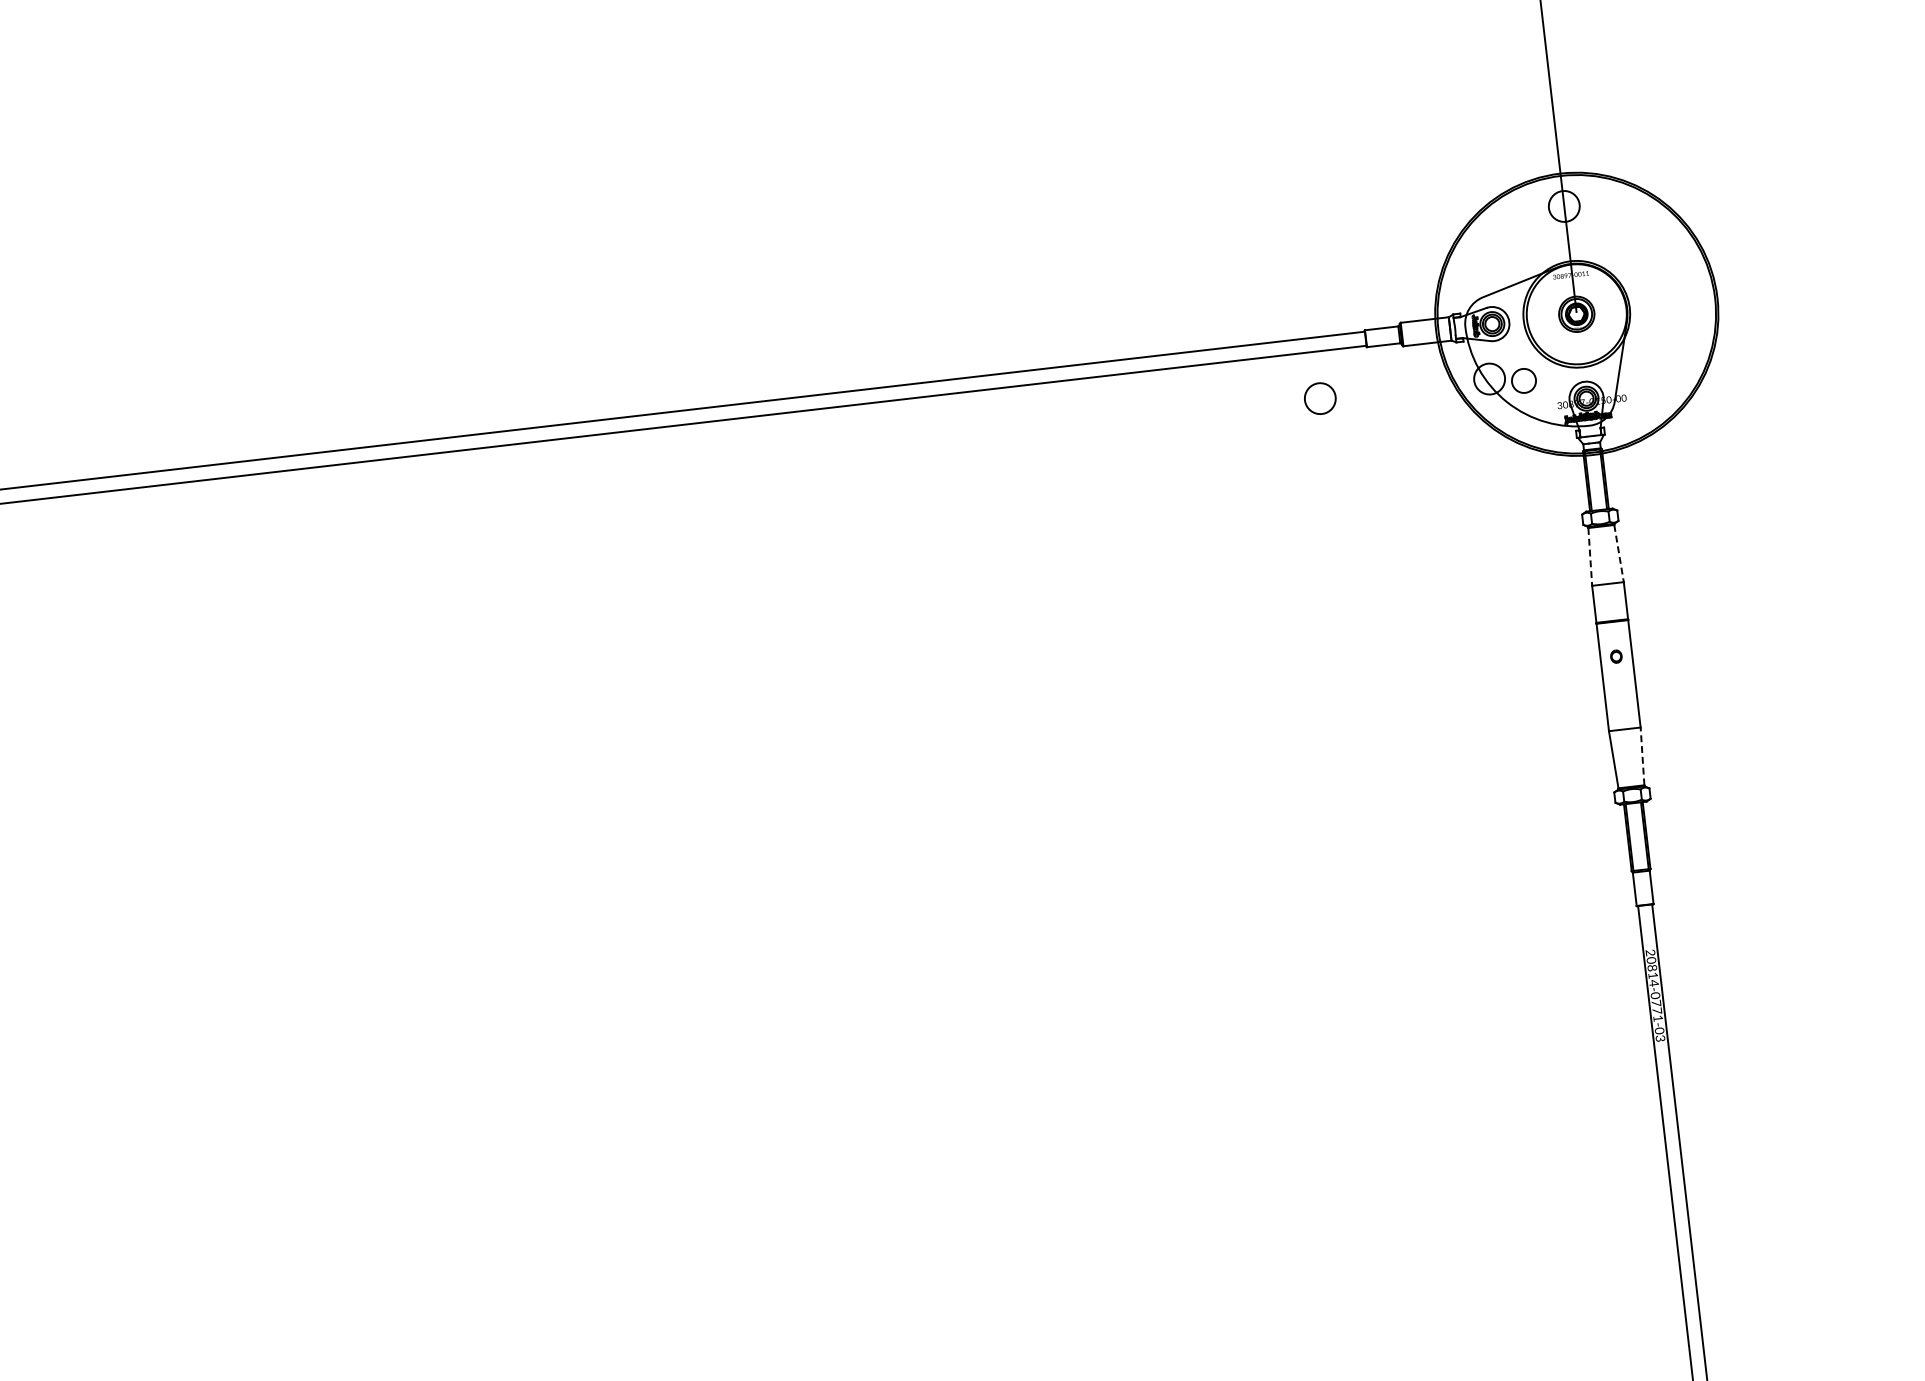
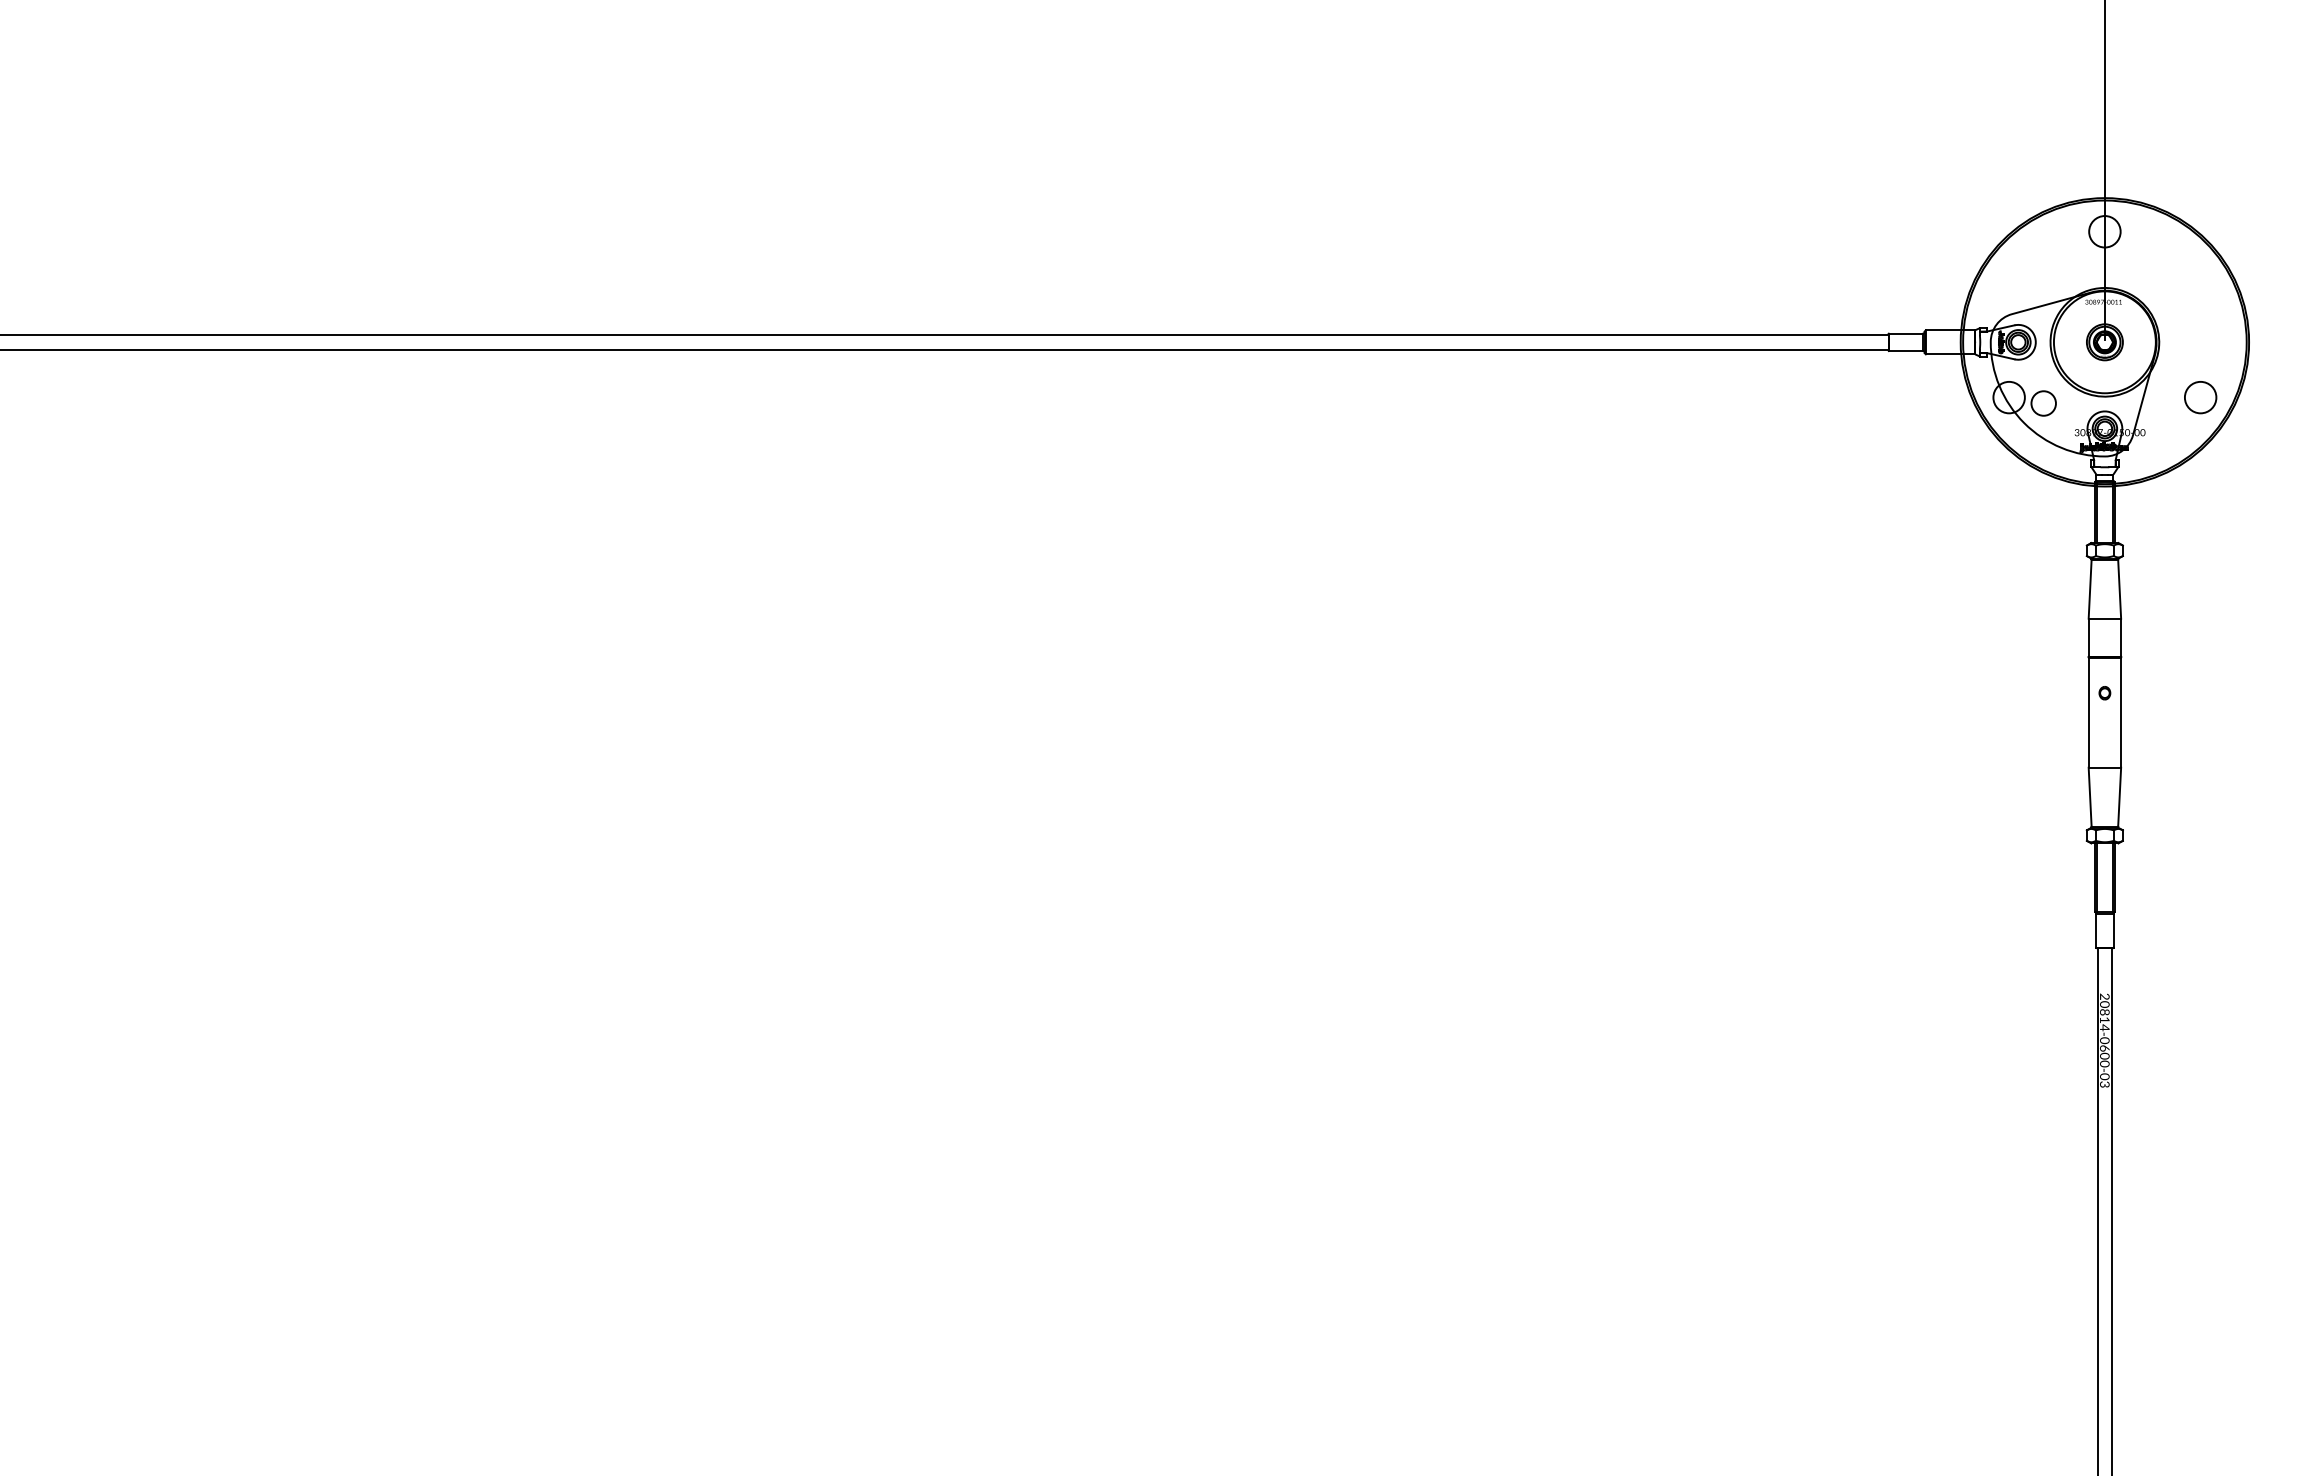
circle: (1320, 398) -> (2200, 397), moved
line: (1618, 553) -> (2119, 589), dashed -> solid
line: (1590, 557) -> (2090, 589), dashed -> solid
line: (1642, 755) -> (2119, 796), dashed -> solid
text: (1657, 1011) -> (2104, 1056), 20814-0771-03 -> 20814-0600-03

